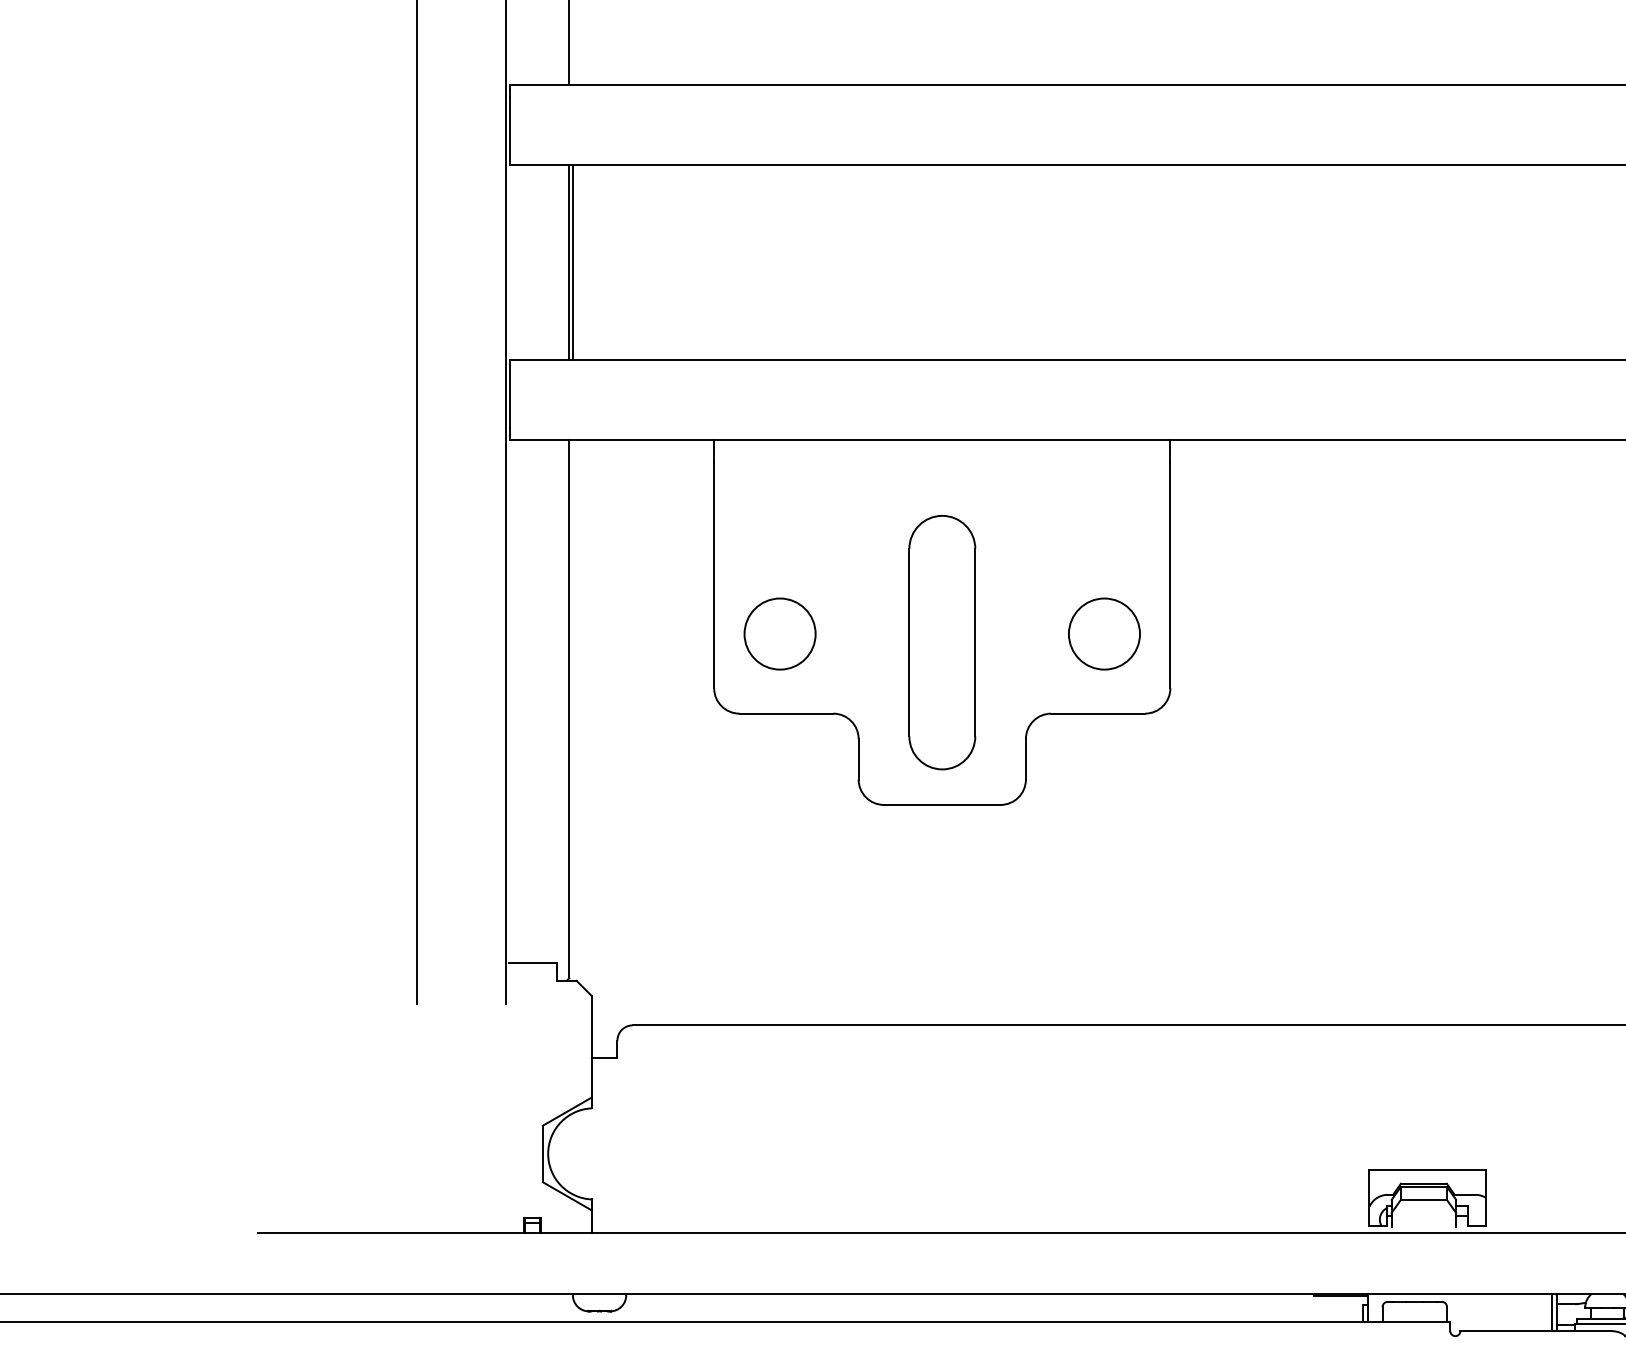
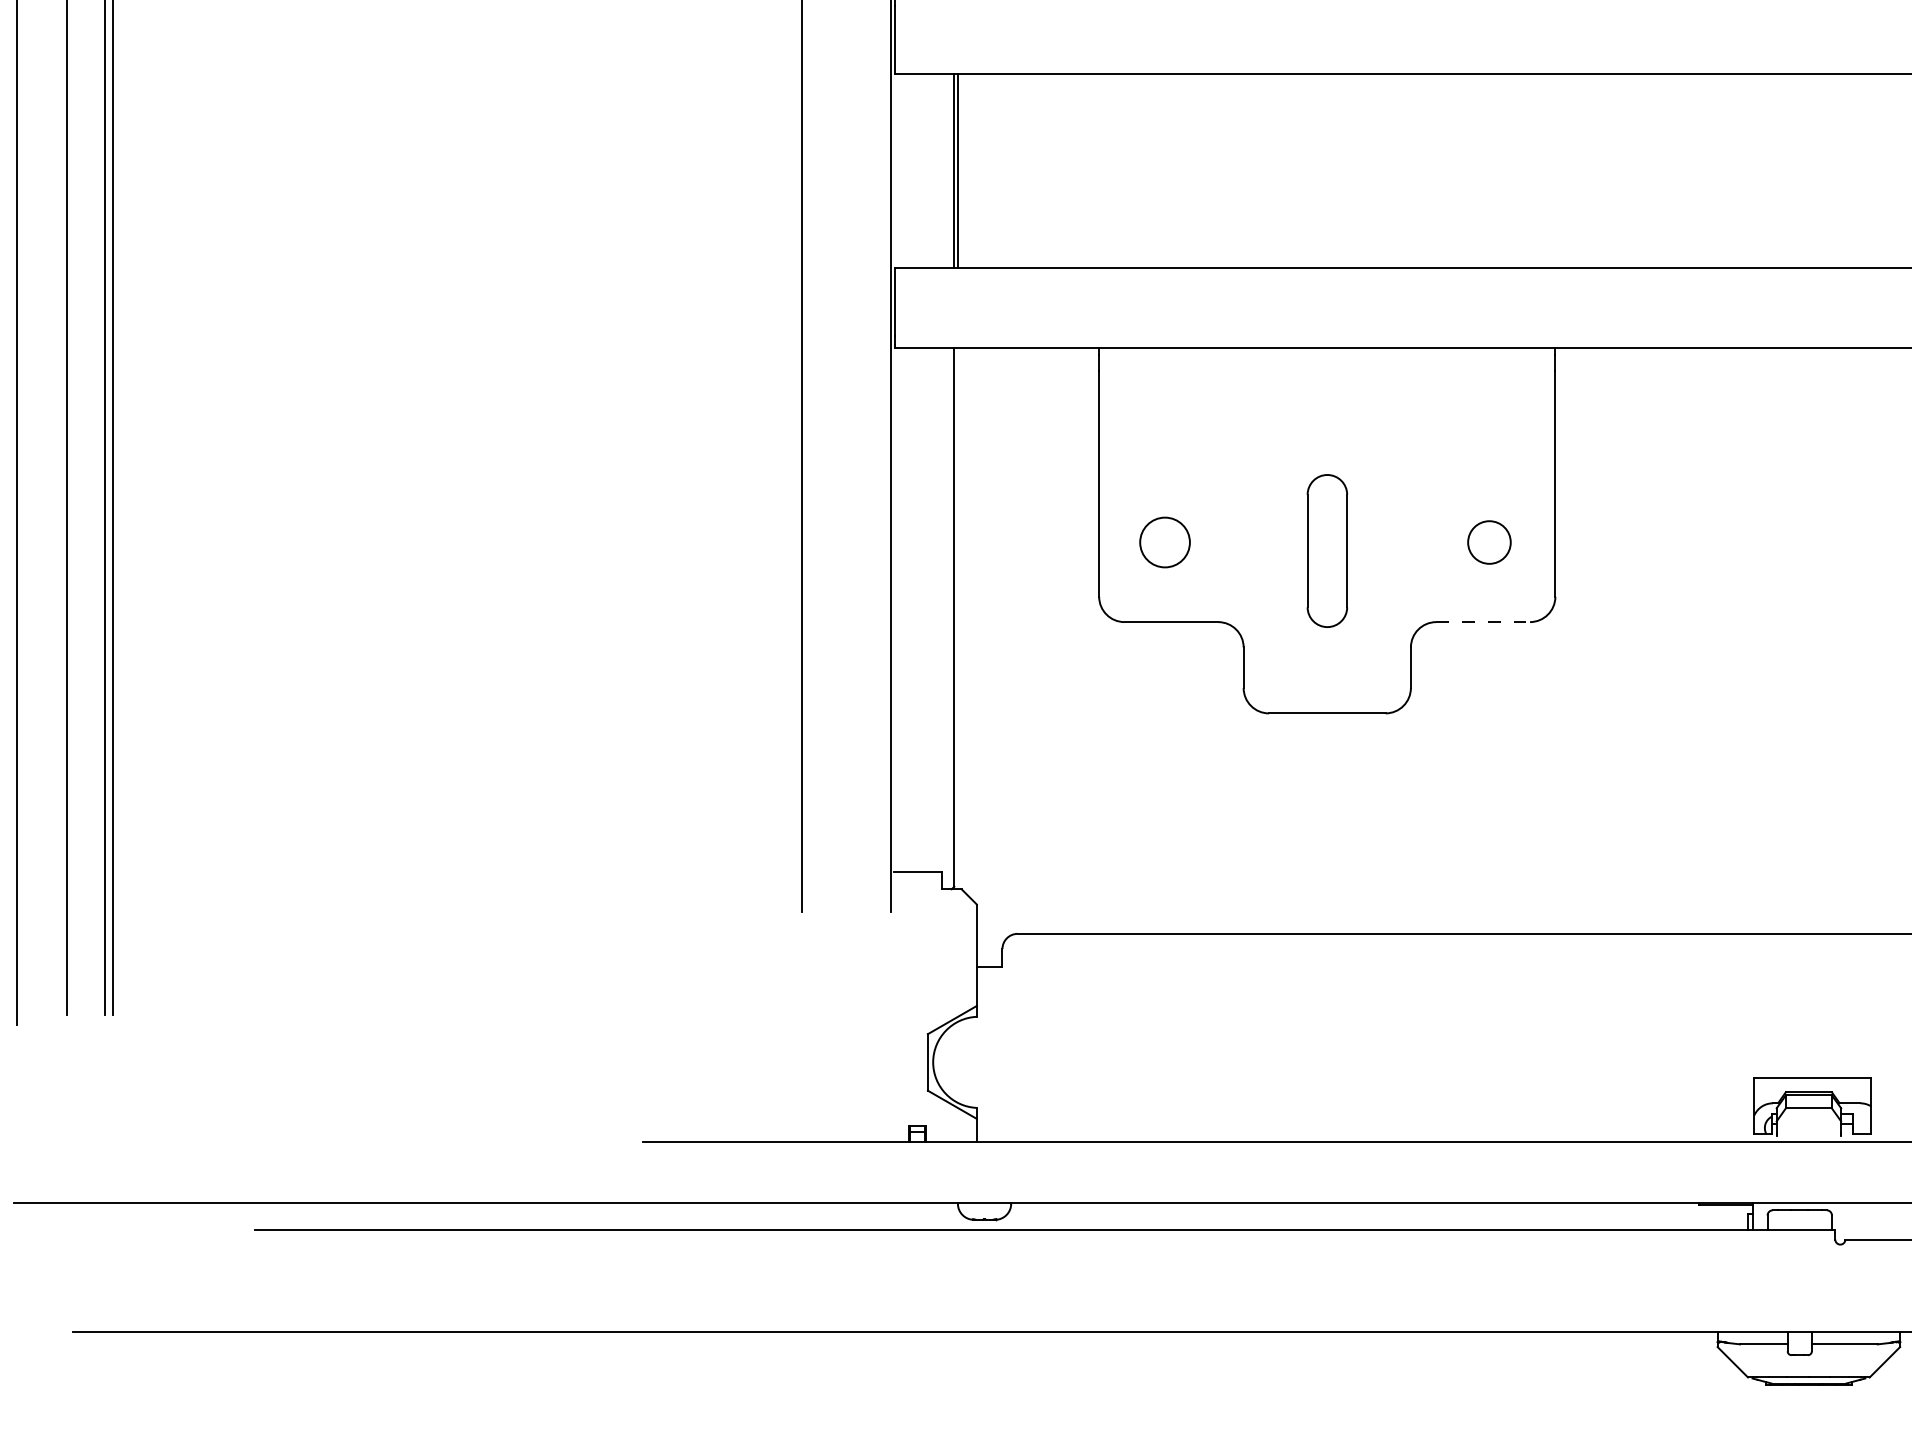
circle: (779, 634) -> (1164, 542), size x0.7
circle: (1104, 634) -> (1489, 542), size x0.6
part: (942, 642) -> (1327, 550), size x0.6
line: (1098, 714) -> (1483, 622), solid -> dashed

